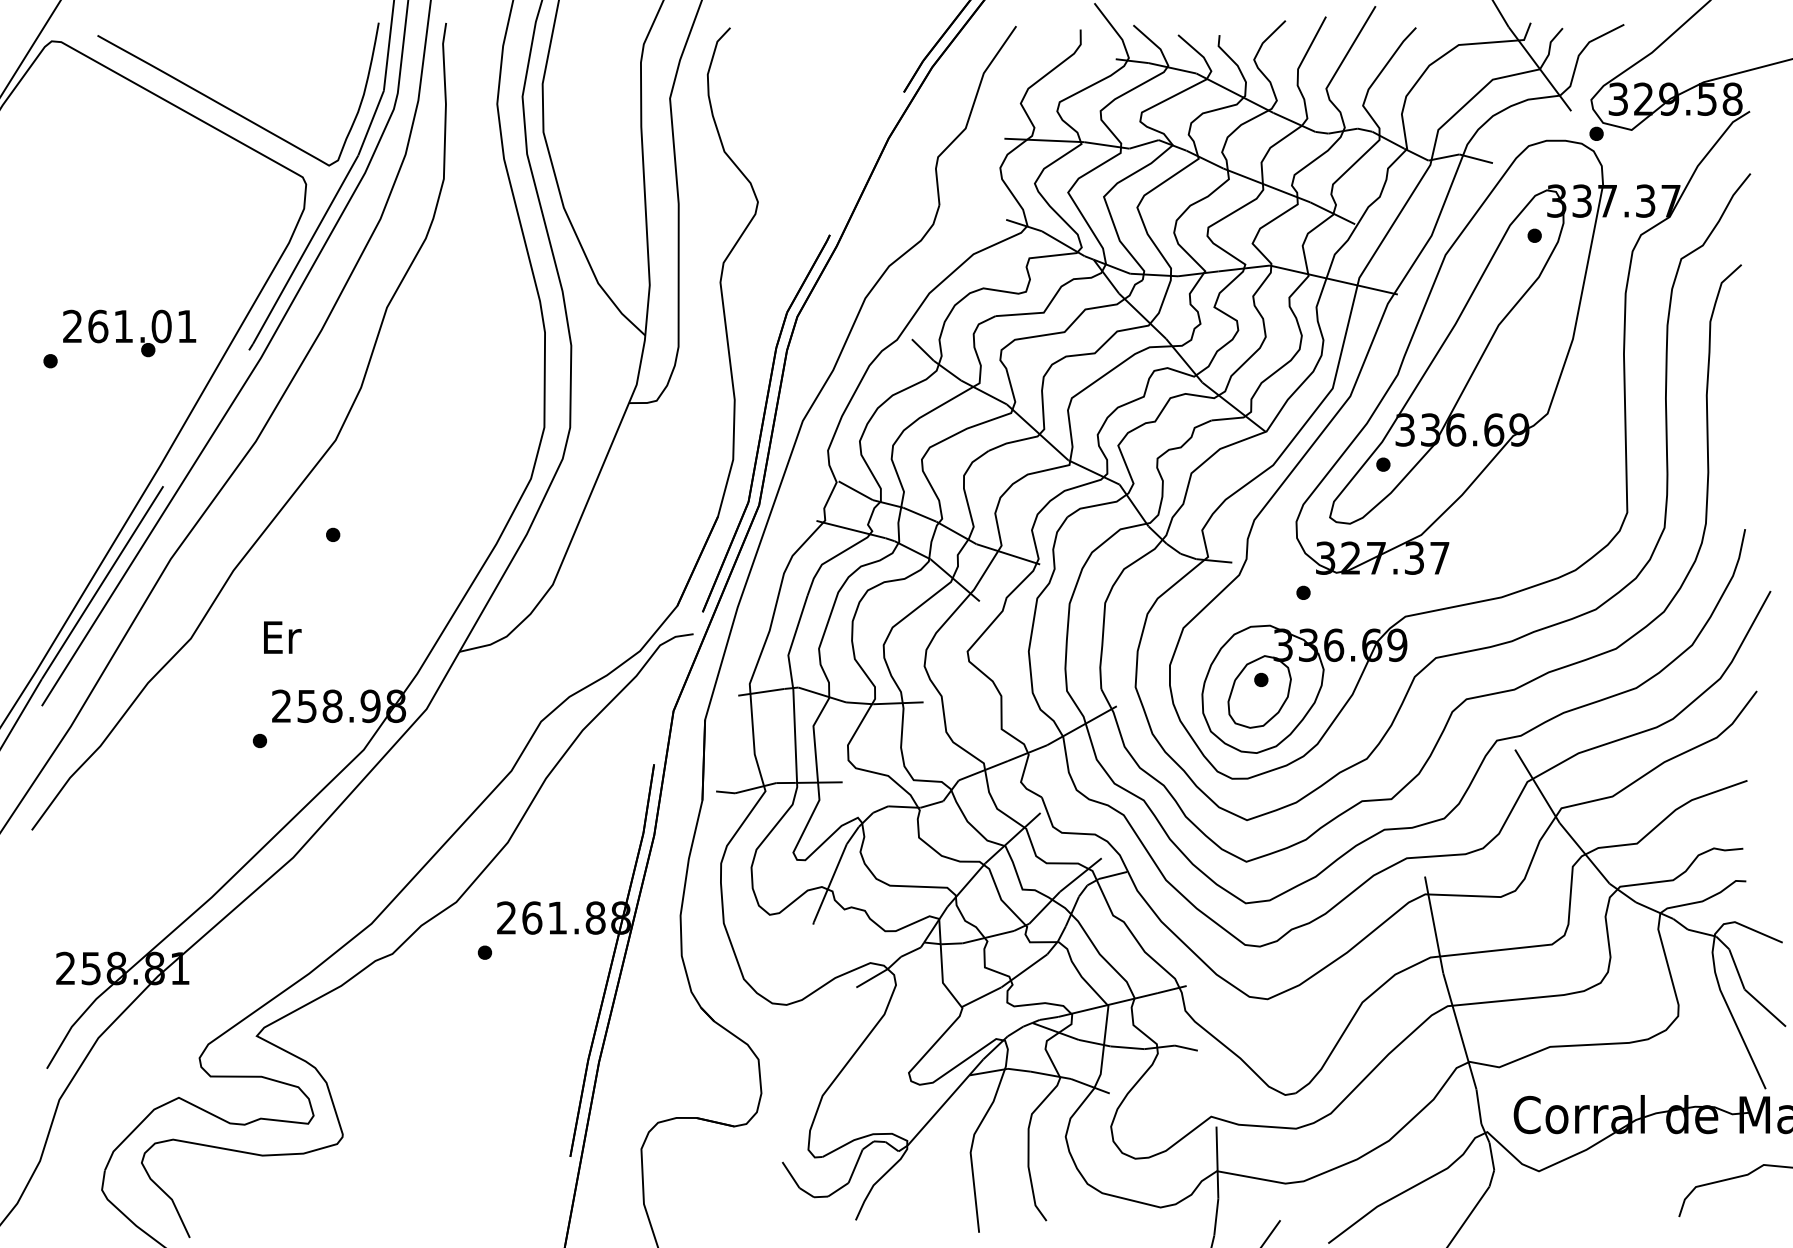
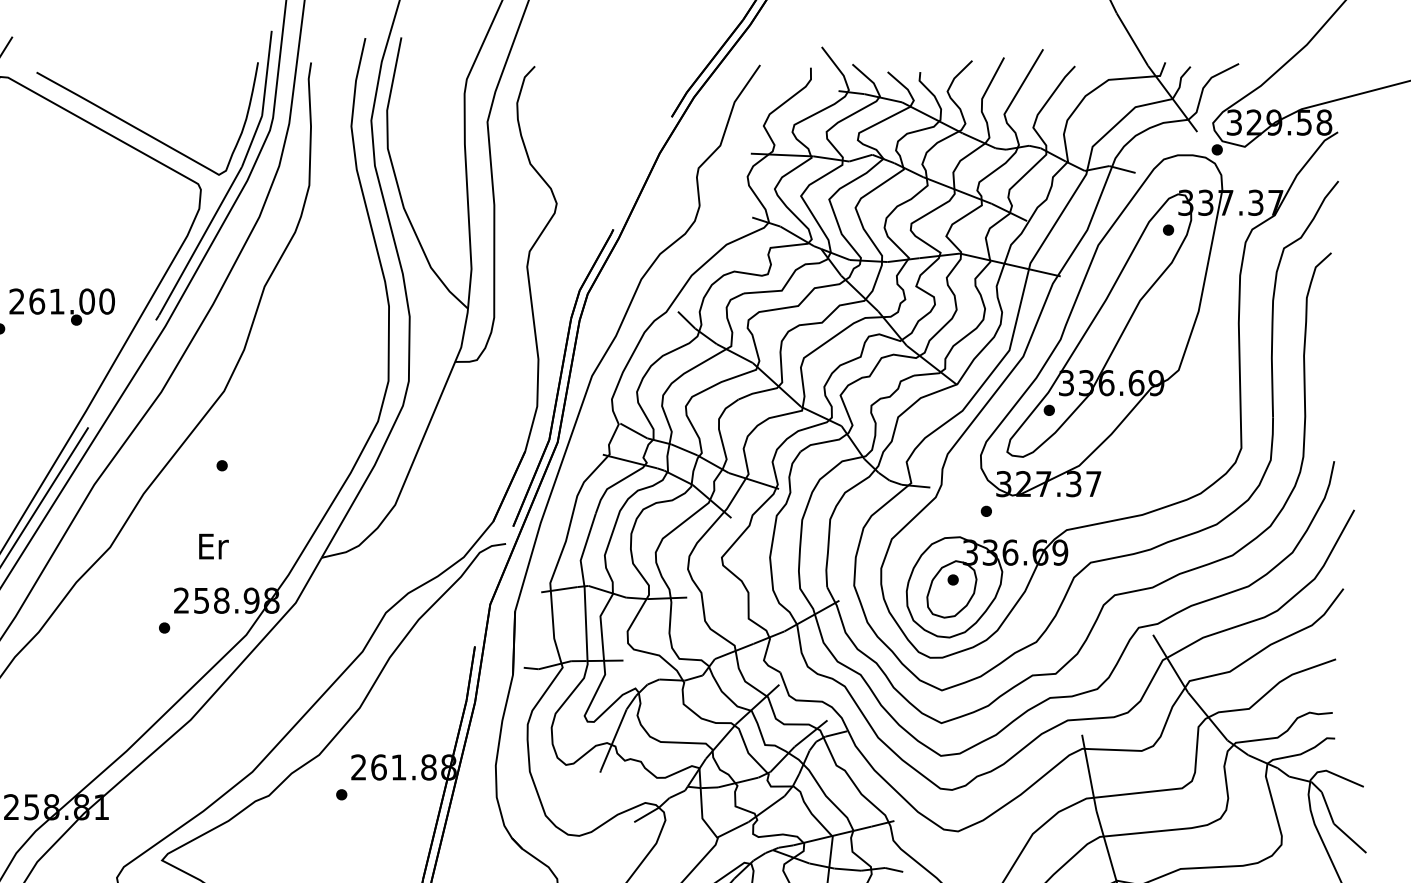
text: (187, 326) -> (107, 301), 261.01 -> 261.00
text: (282, 637) -> (213, 546), moved

